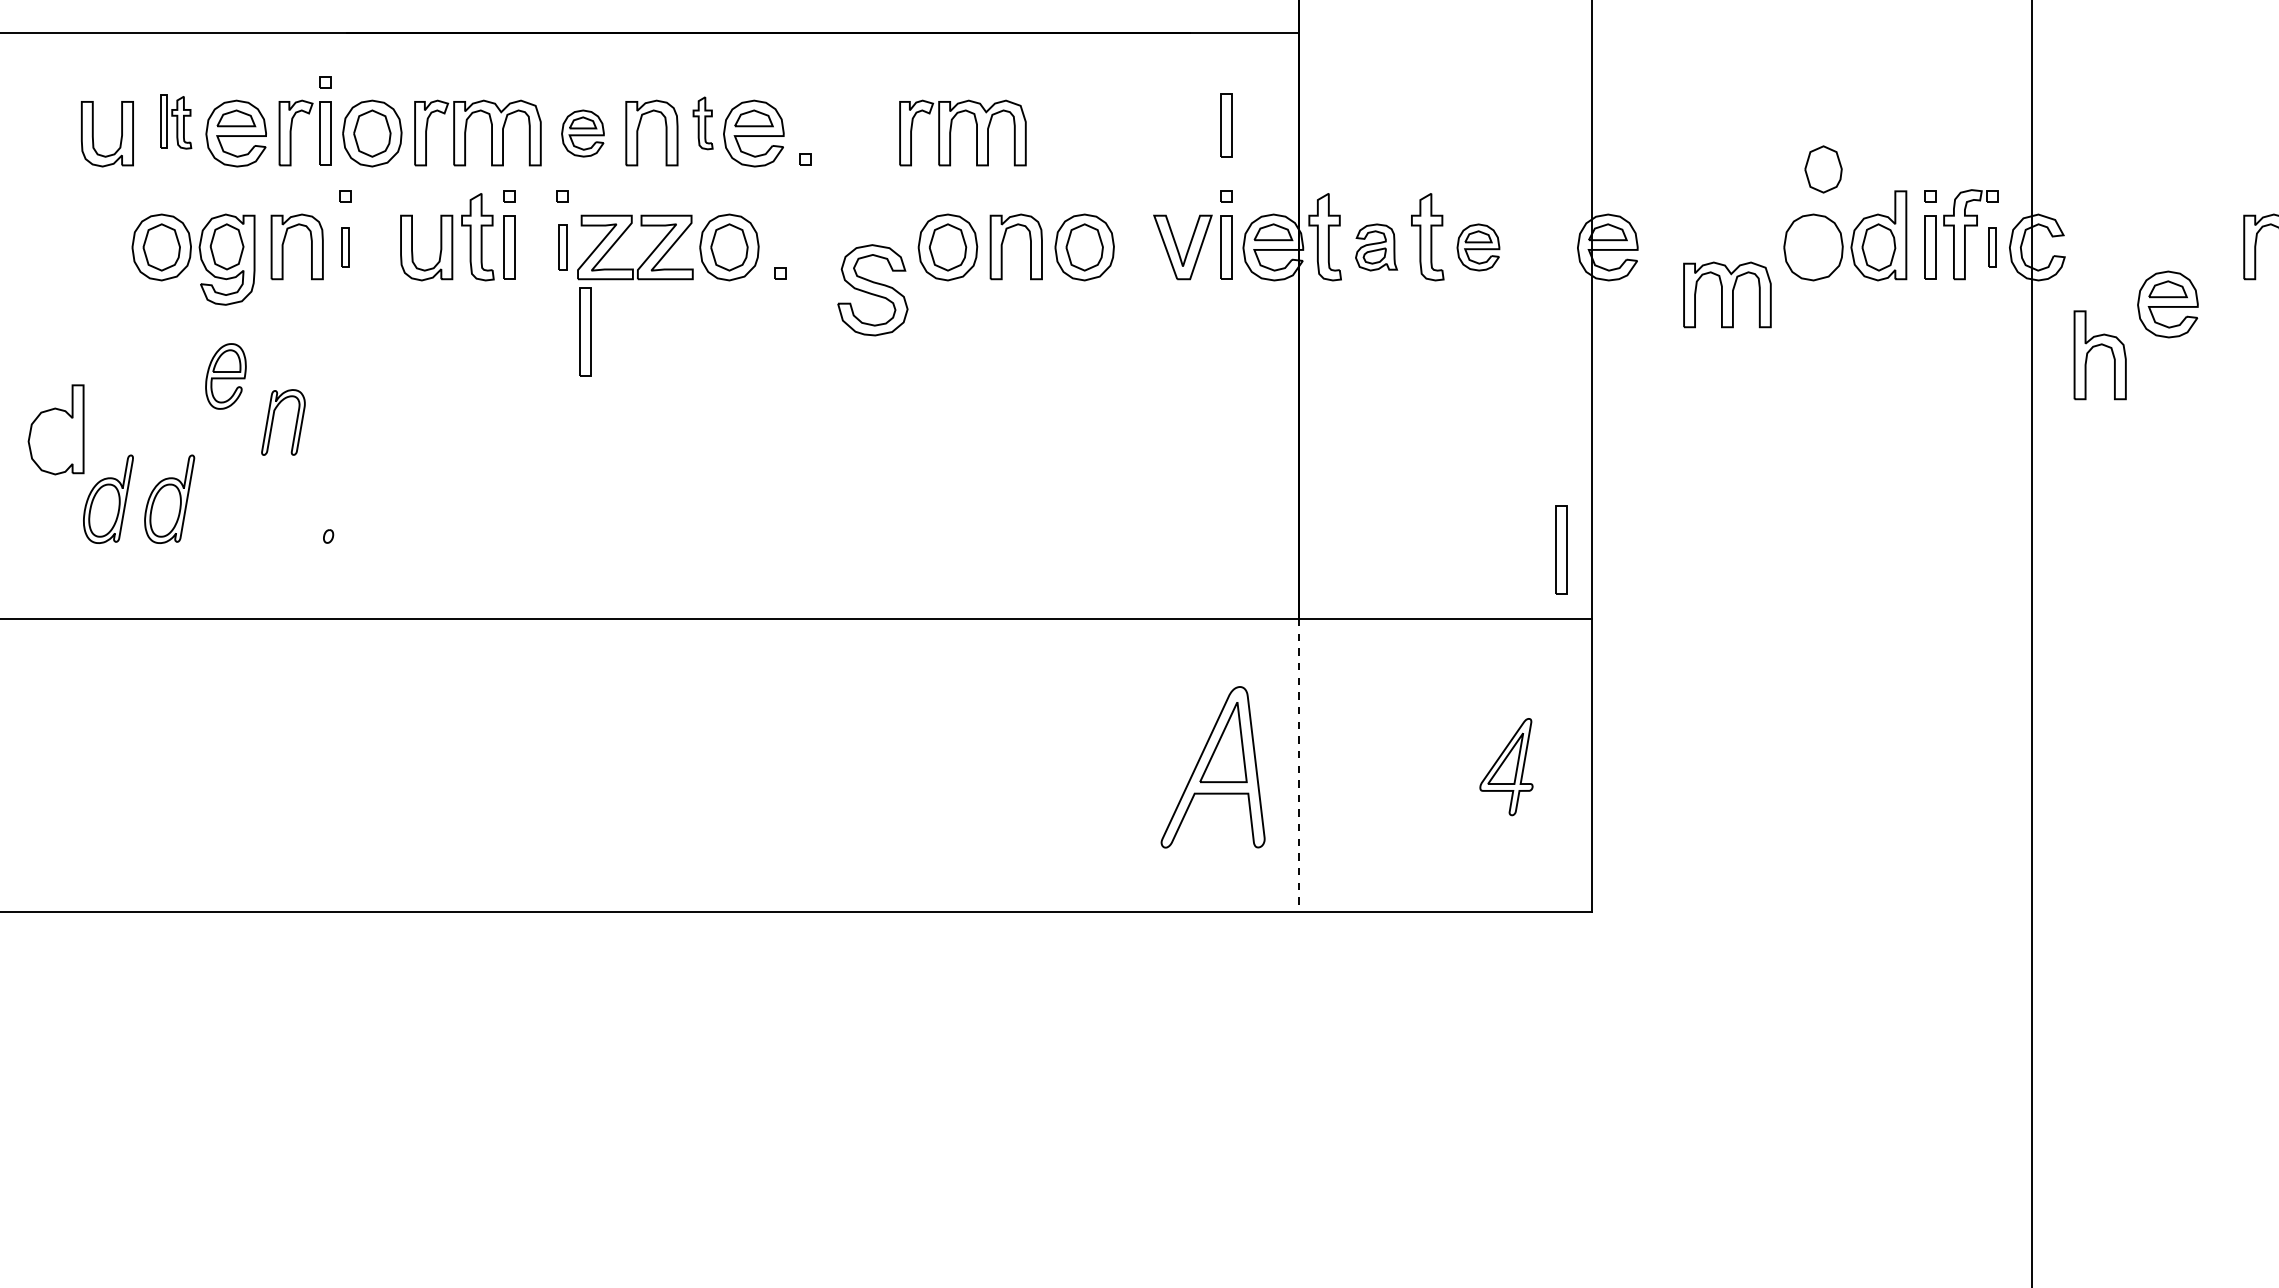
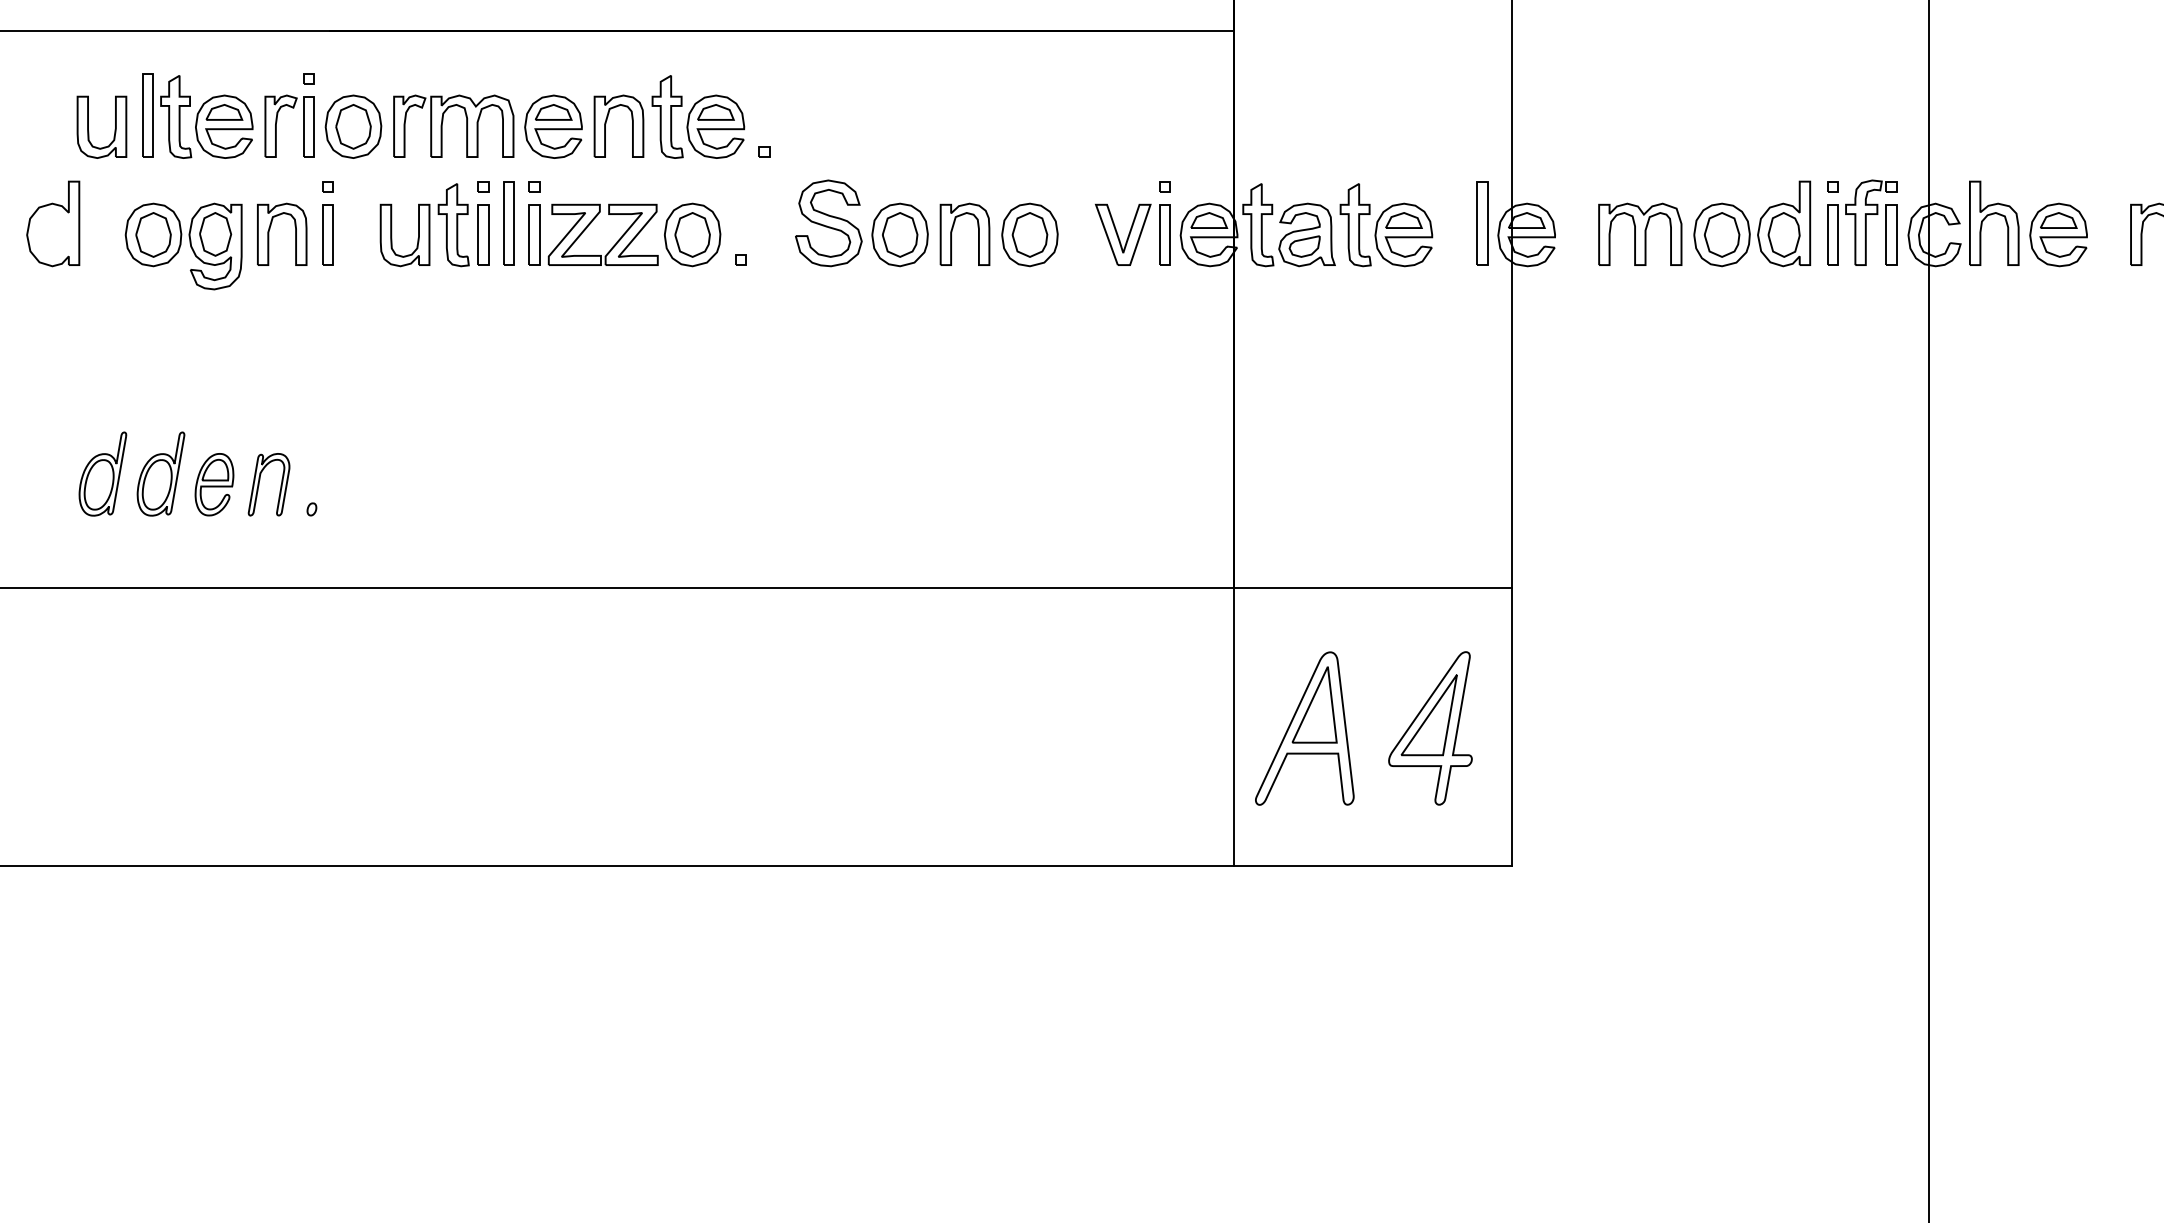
part: (175, 121) -> (166, 115), size x1.67
part: (702, 123) -> (667, 117), size x1.67
part: (1226, 125) -> (1164, 119), removed
part: (951, 132) -> (903, 125), removed
part: (582, 133) -> (553, 126), size x1.43
part: (1823, 169) -> (1722, 234), moved
part: (345, 247) -> (328, 234), size x1.67
part: (562, 247) -> (534, 234), size x1.43
part: (1376, 247) -> (1307, 234), size x1.43
part: (1478, 247) -> (1403, 234), size x1.43
part: (1992, 247) -> (1892, 234), size x1.67
part: (872, 290) -> (828, 223), moved
part: (1727, 294) -> (1640, 234), moved
part: (2167, 304) -> (2058, 234), moved
part: (585, 331) -> (508, 222), moved
part: (2098, 346) -> (1992, 215), moved
part: (225, 376) -> (214, 484), moved
part: (273, 422) -> (259, 484), moved
part: (55, 429) -> (52, 223), moved
part: (1561, 549) -> (1482, 222), moved
line: (1299, 766) -> (1233, 727), dashed -> solid
part: (1506, 766) -> (1430, 727), size x1.67
part: (1212, 767) -> (1304, 728), moved

